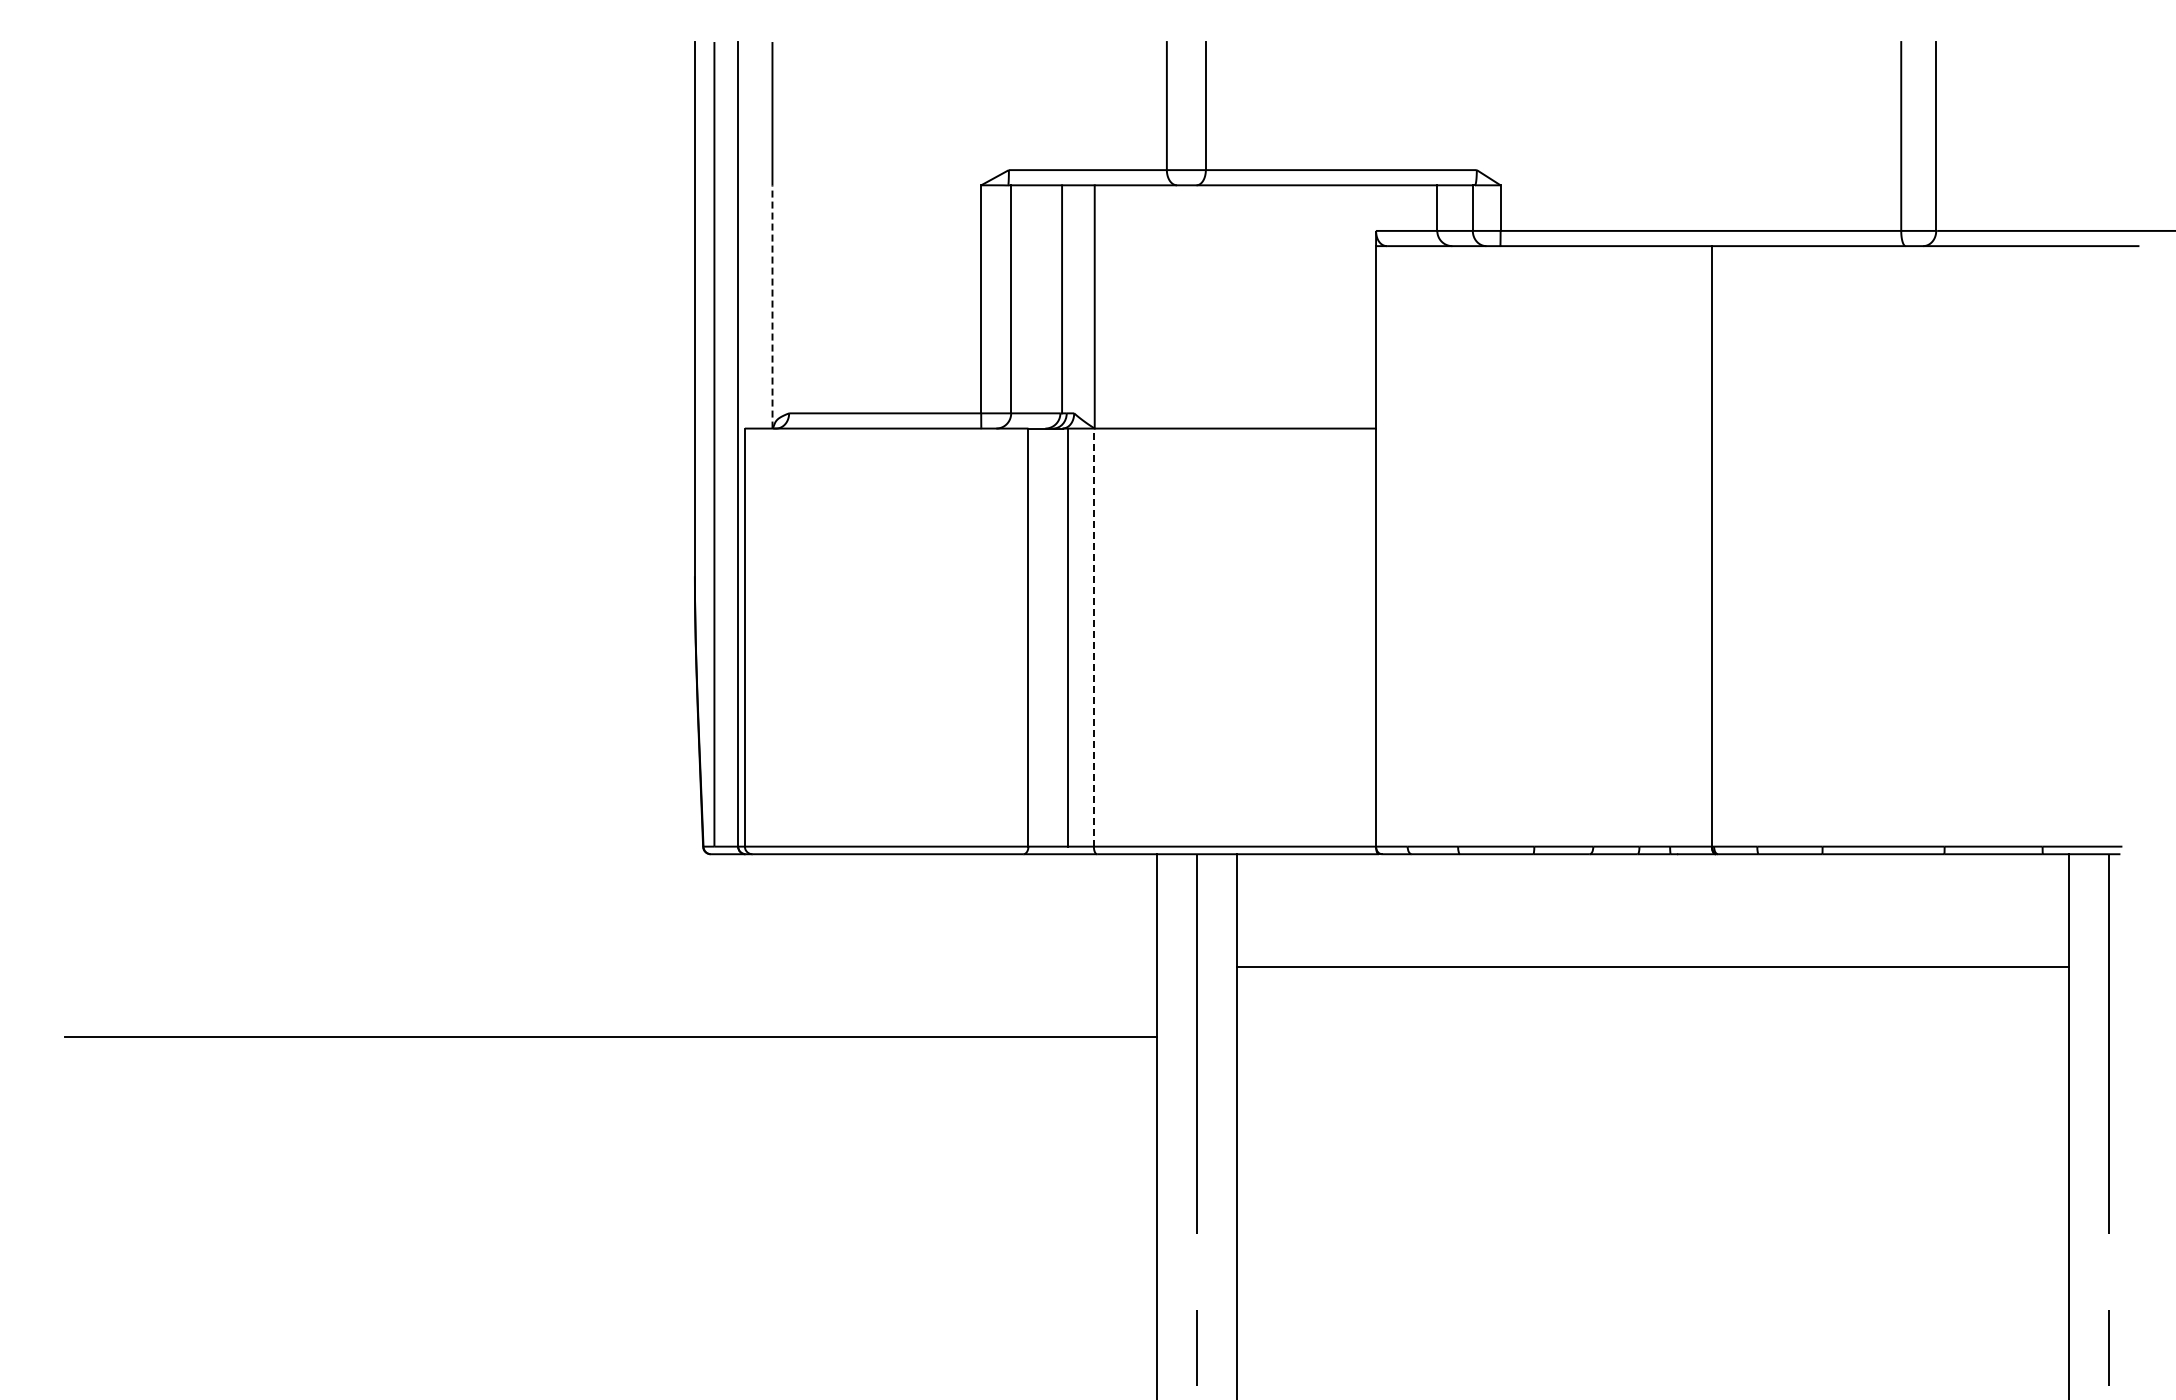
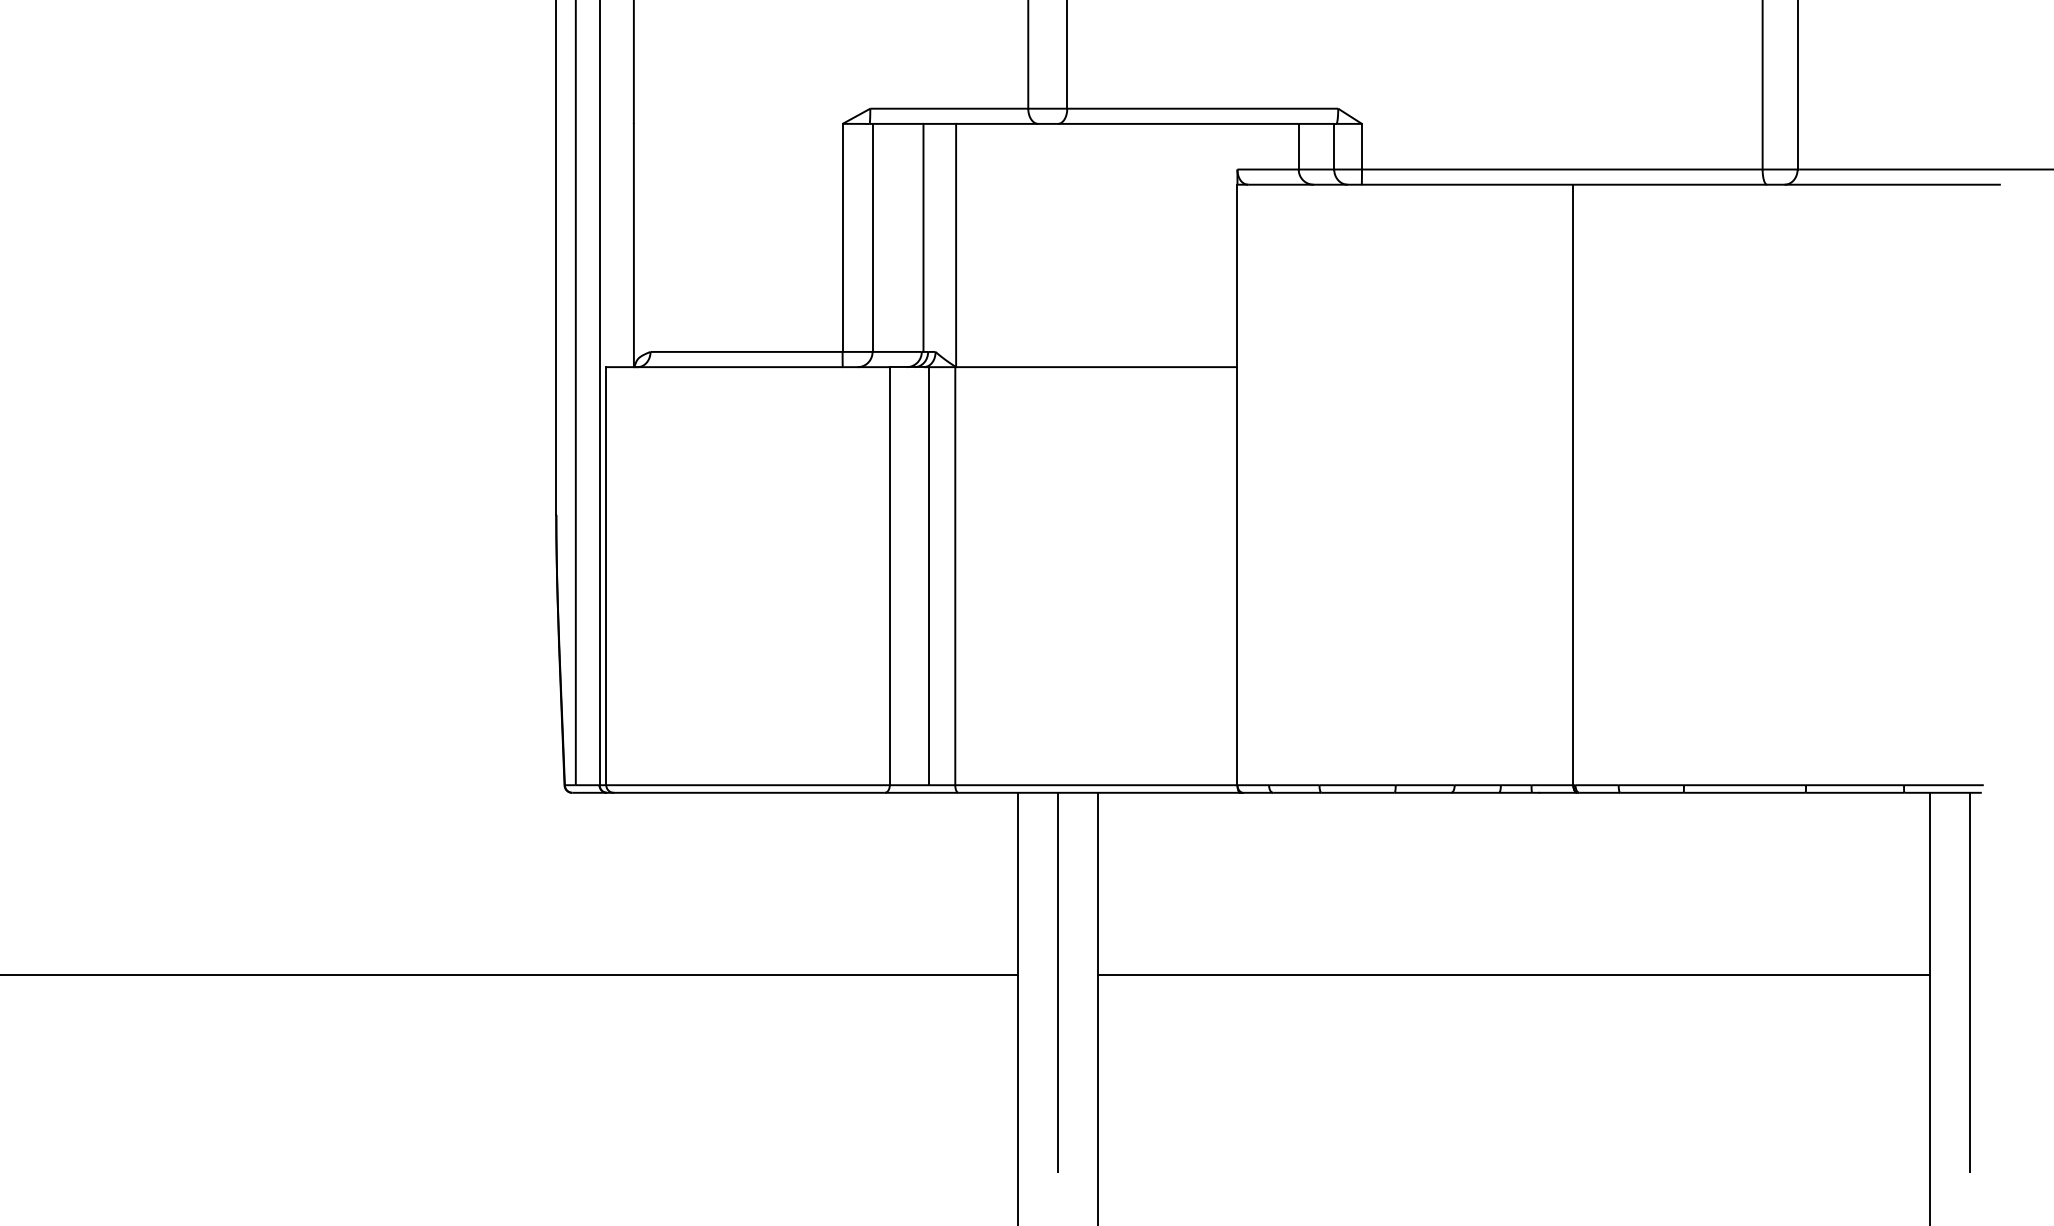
line: (772, 306) -> (633, 245), dashed -> solid
line: (1093, 637) -> (954, 576), dashed -> solid
line: (1652, 966) -> (1513, 975), moved

